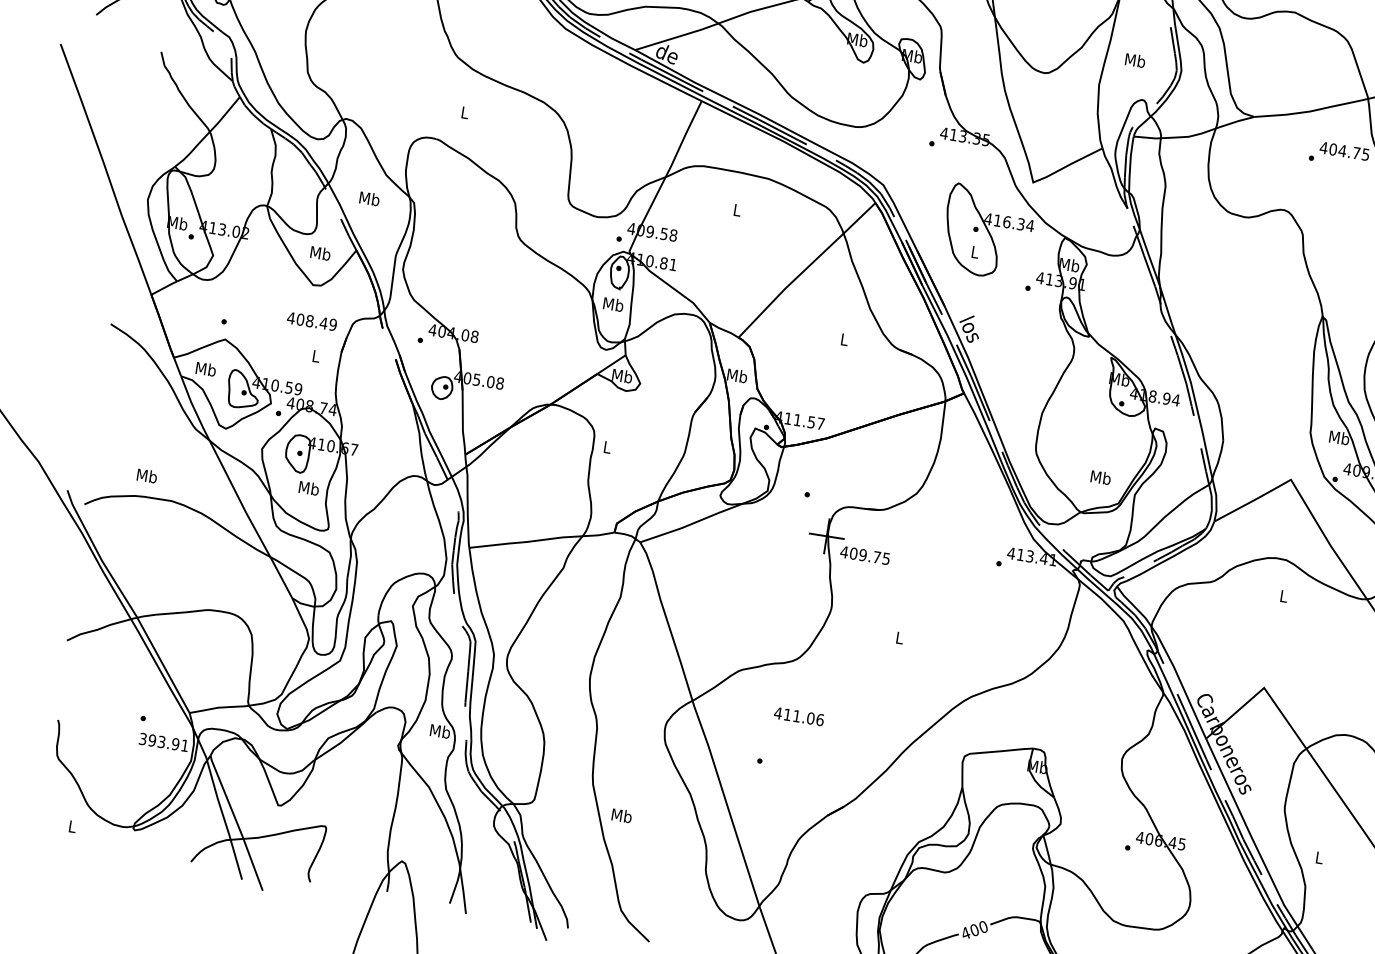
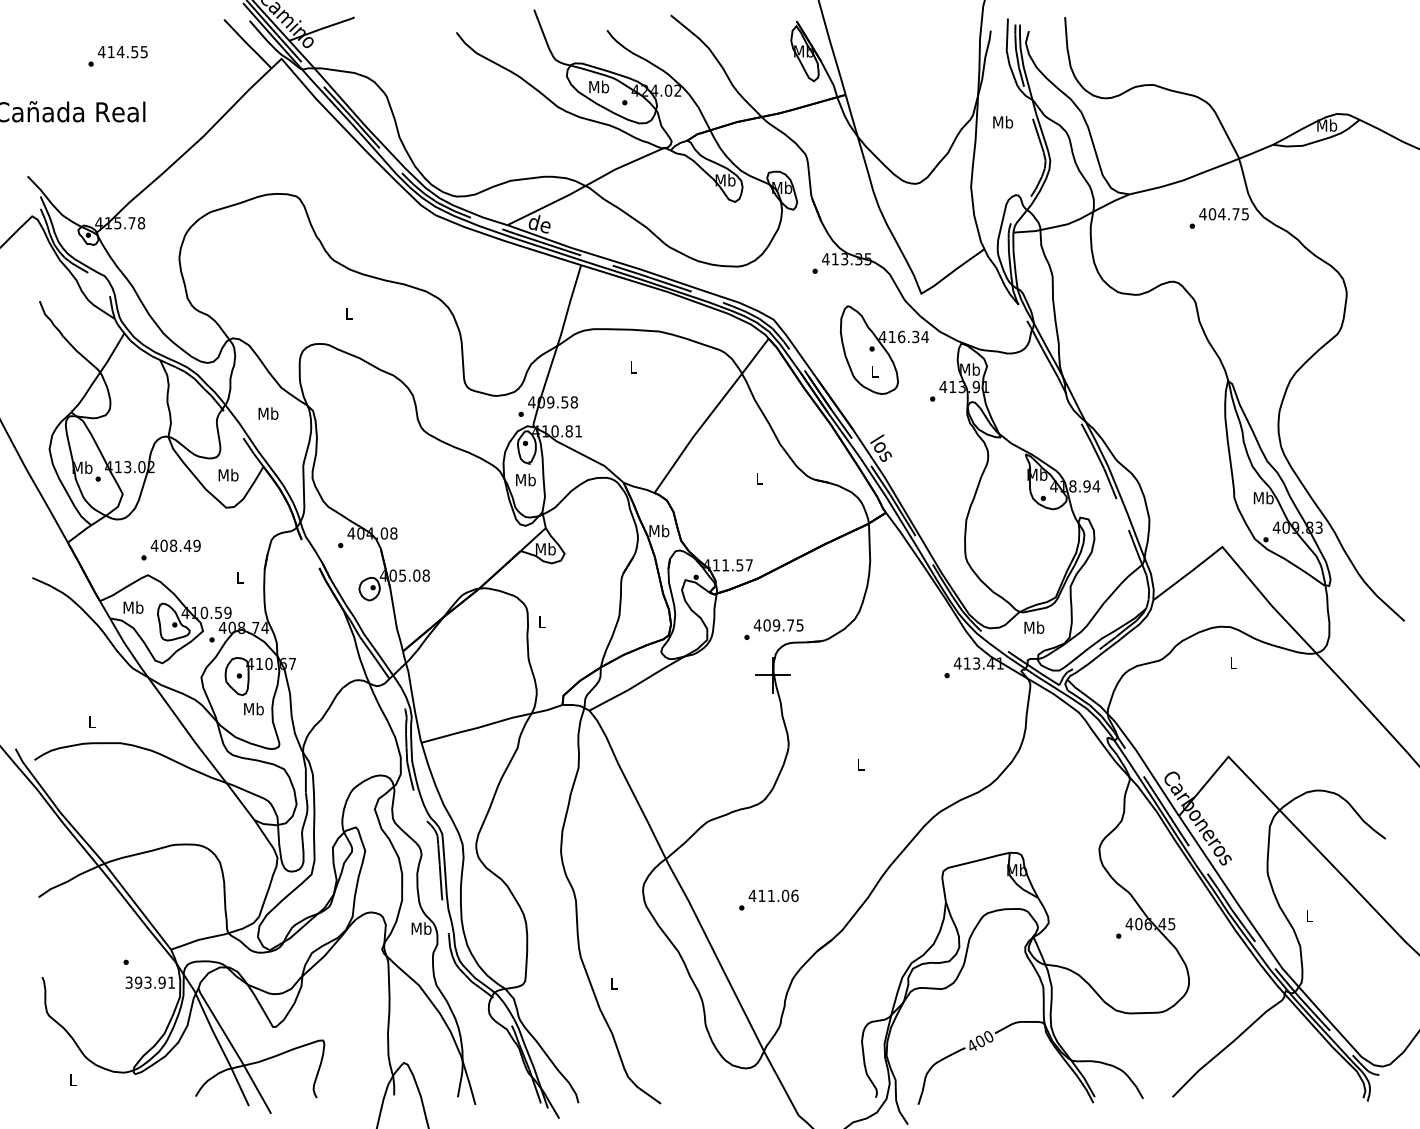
text: (1135, 60) -> (1003, 122), moved
text: (311, 321) -> (175, 545), moved
text: (146, 475) -> (91, 721), Mb -> L
text: (1101, 477) -> (1034, 627), moved
text: (864, 555) -> (778, 625), moved
text: (799, 716) -> (773, 895), moved
text: (622, 815) -> (614, 983), Mb -> L

